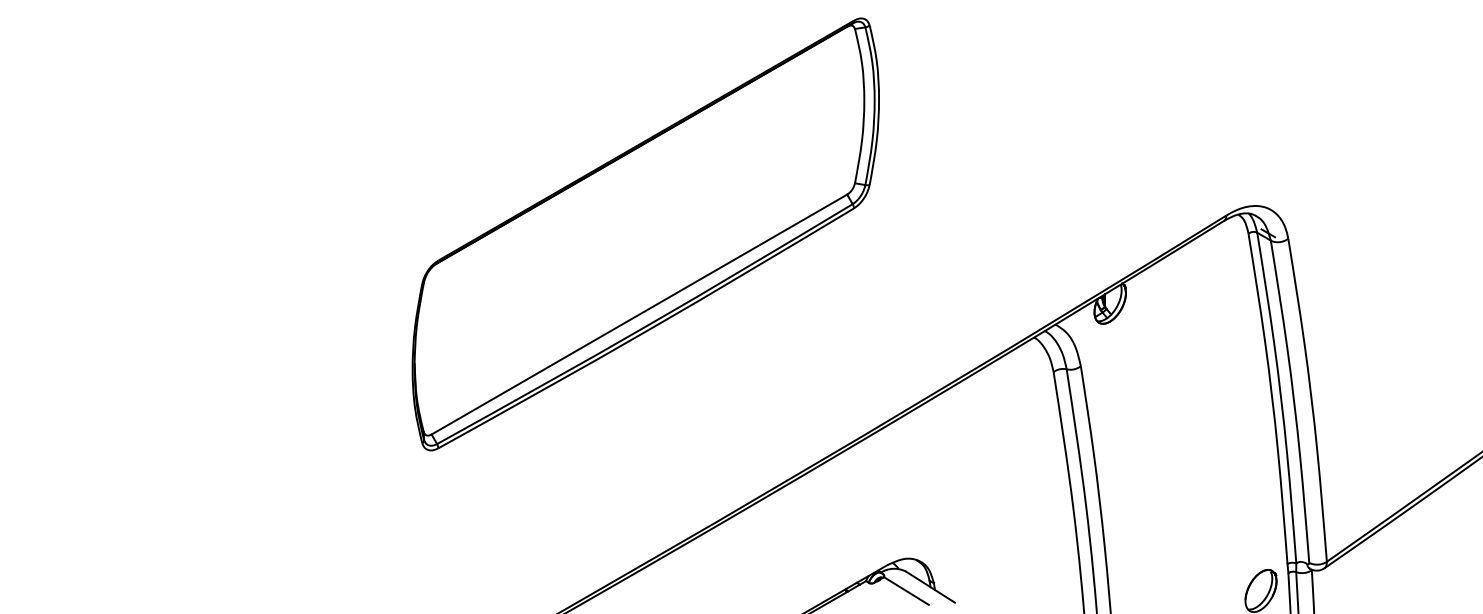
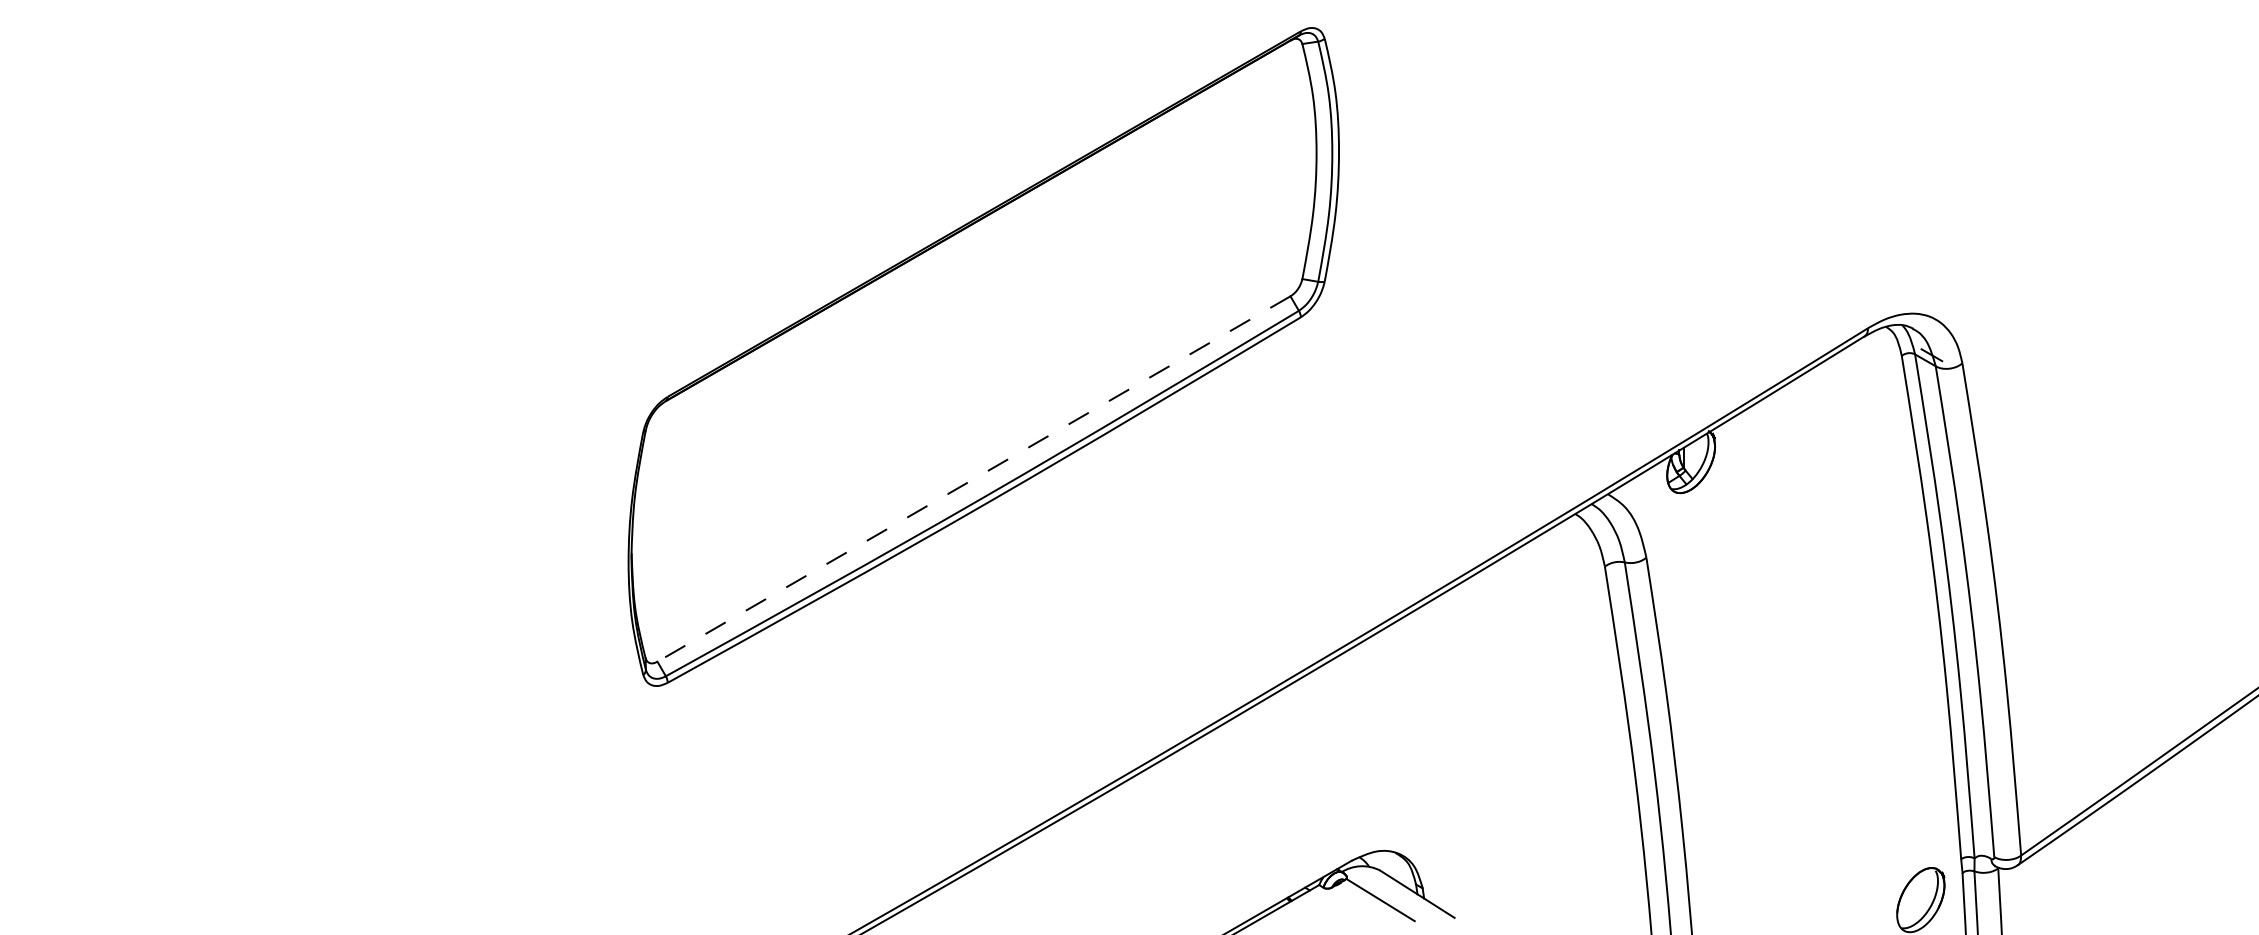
line: (639, 314) -> (974, 478), solid -> dashed

